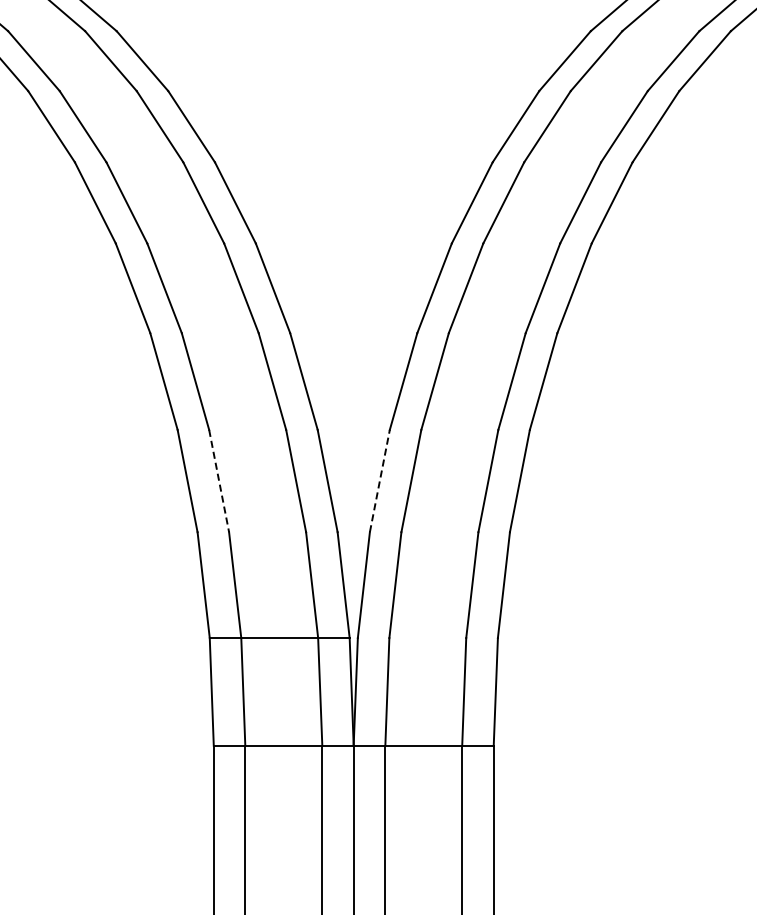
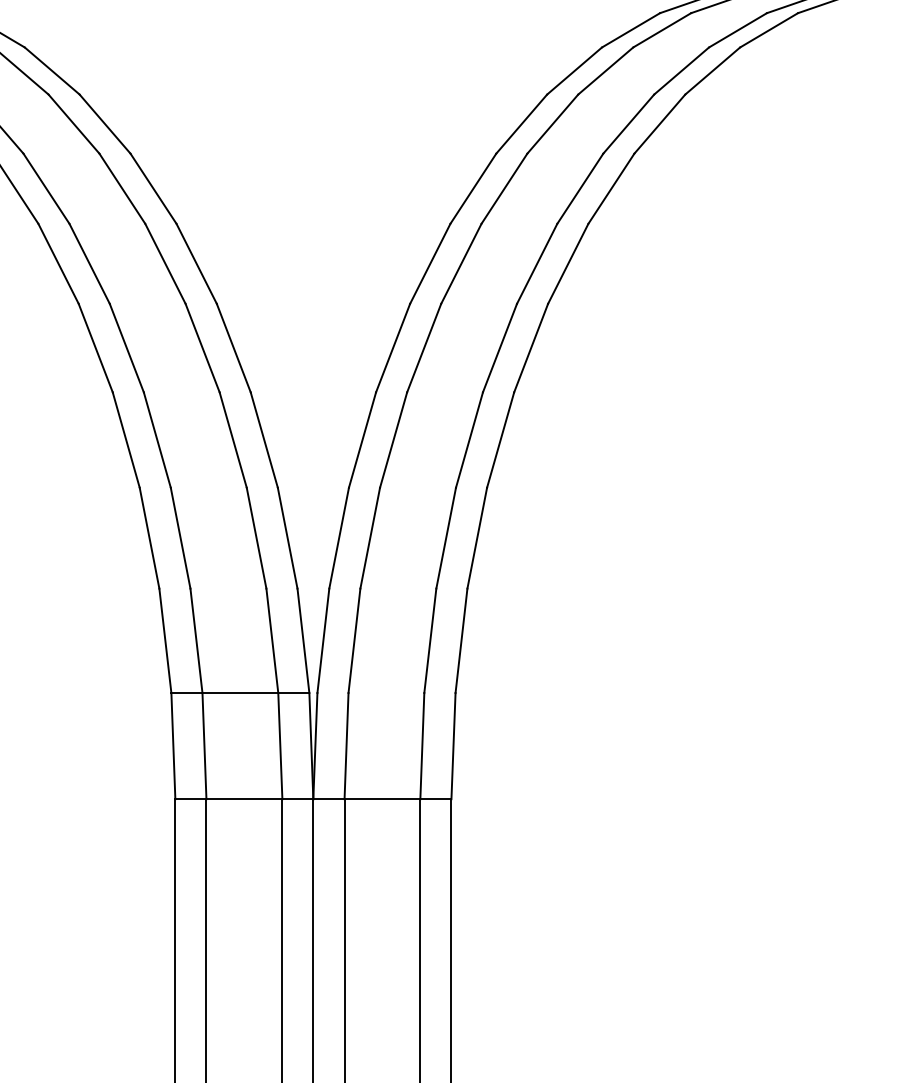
line: (380, 480) -> (339, 537), dashed -> solid
line: (218, 481) -> (180, 538), dashed -> solid

